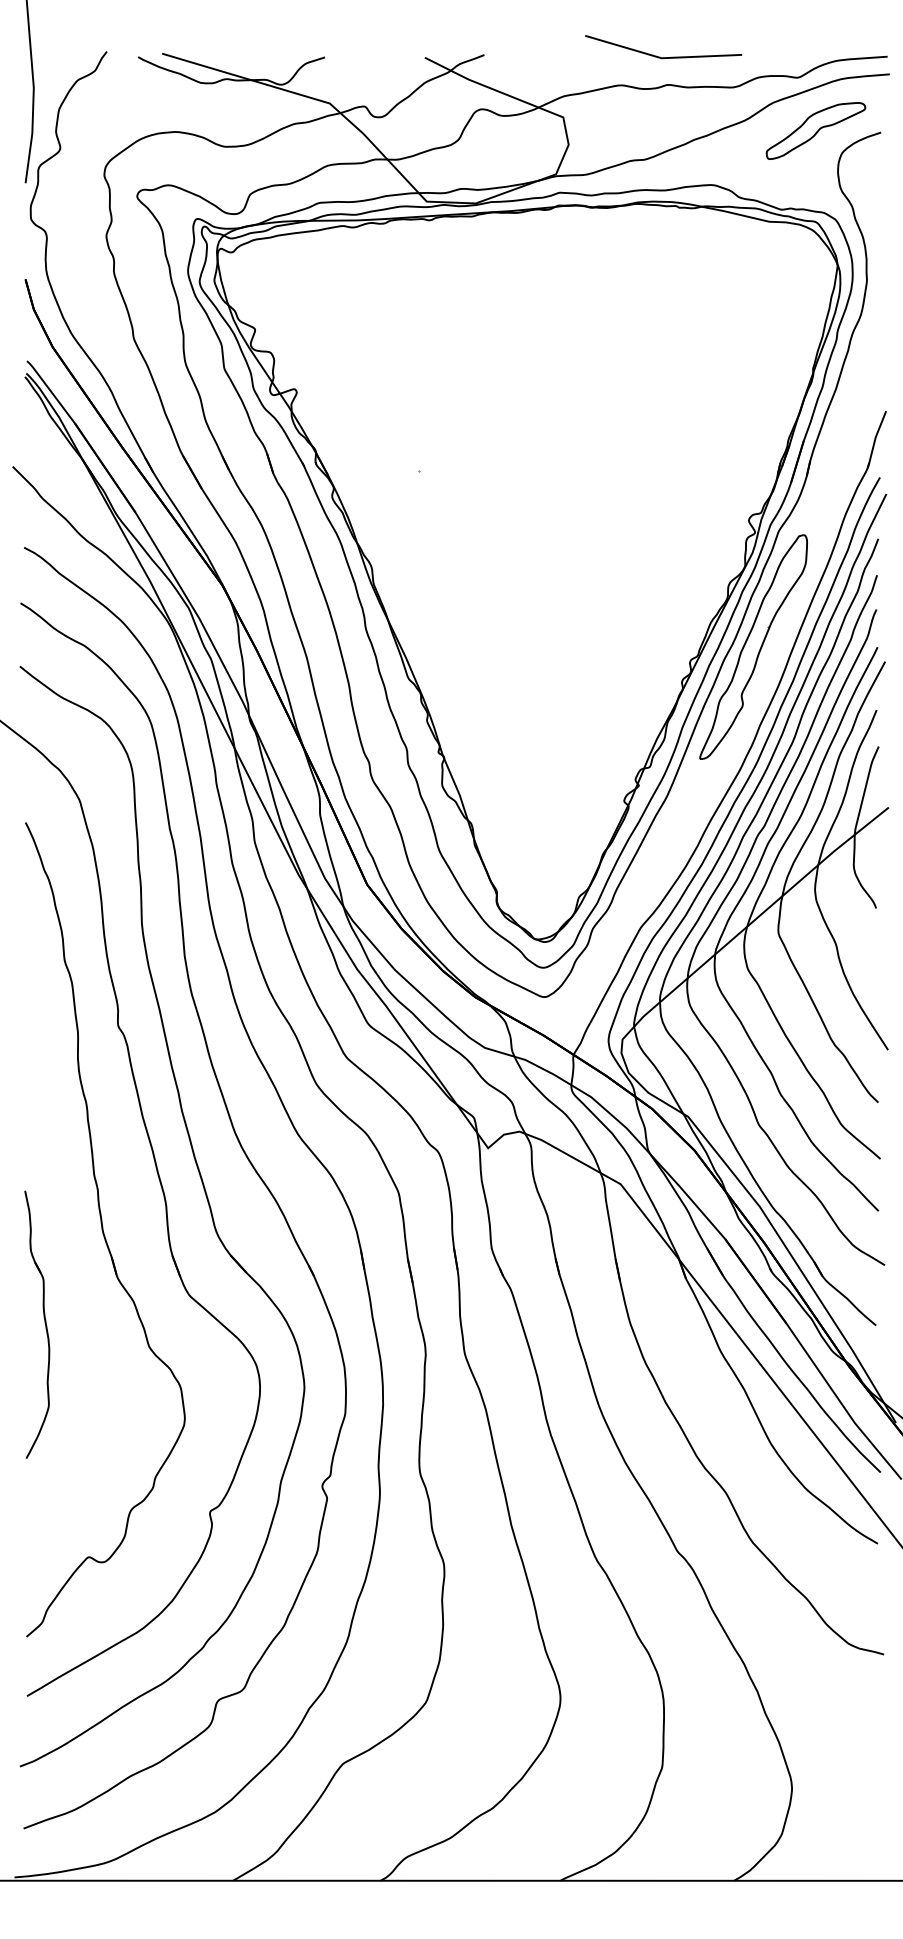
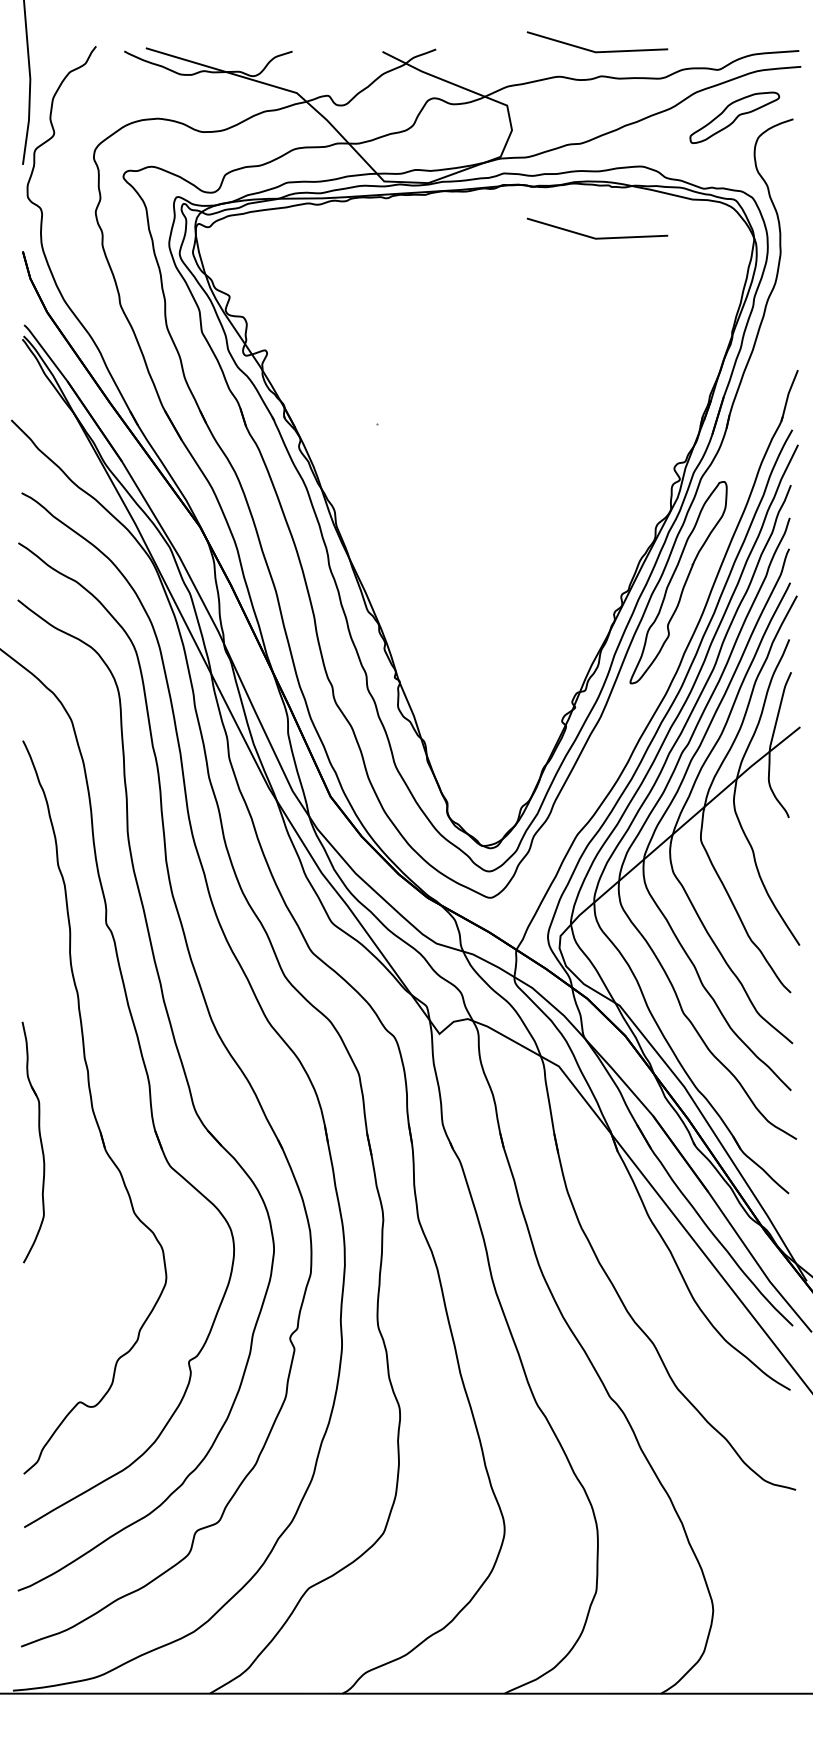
line: (659, 263) -> (593, 237), added
part: (44, 1323) -> (39, 1141), moved

